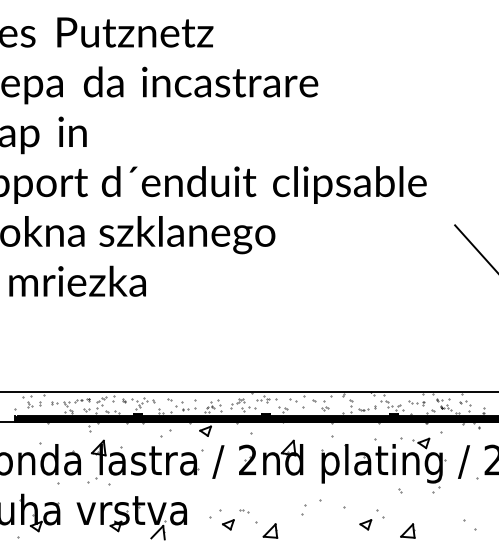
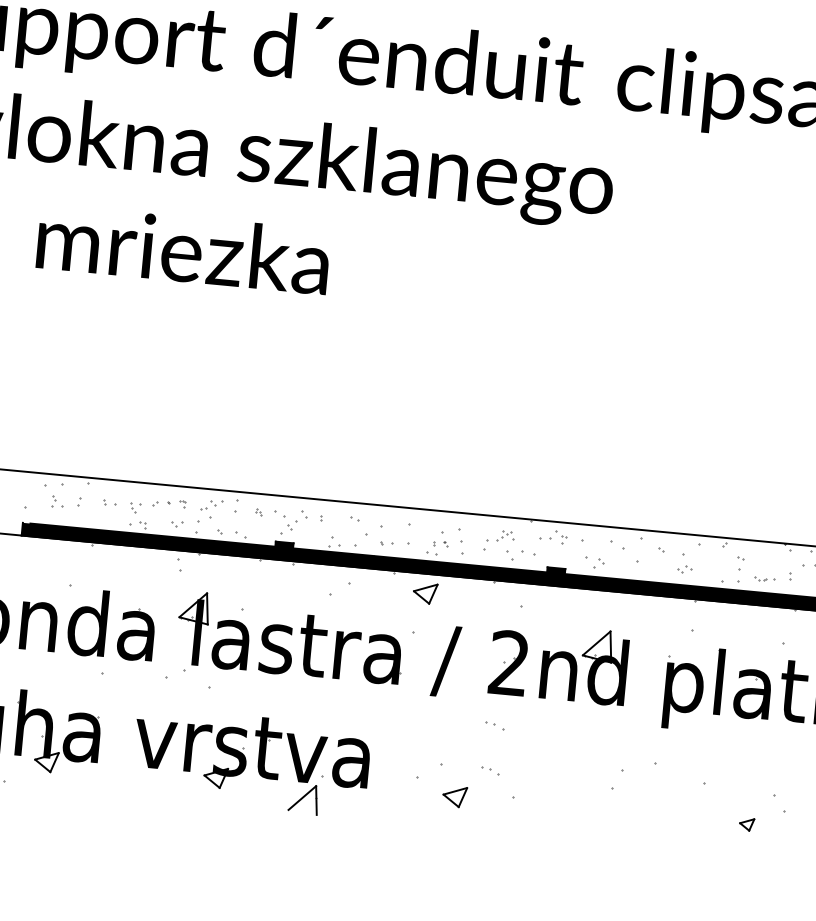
part: (244, 490) -> (495, 727), added
part: (365, 524) -> (746, 823), size x0.6
part: (270, 530) -> (543, 817), removed

